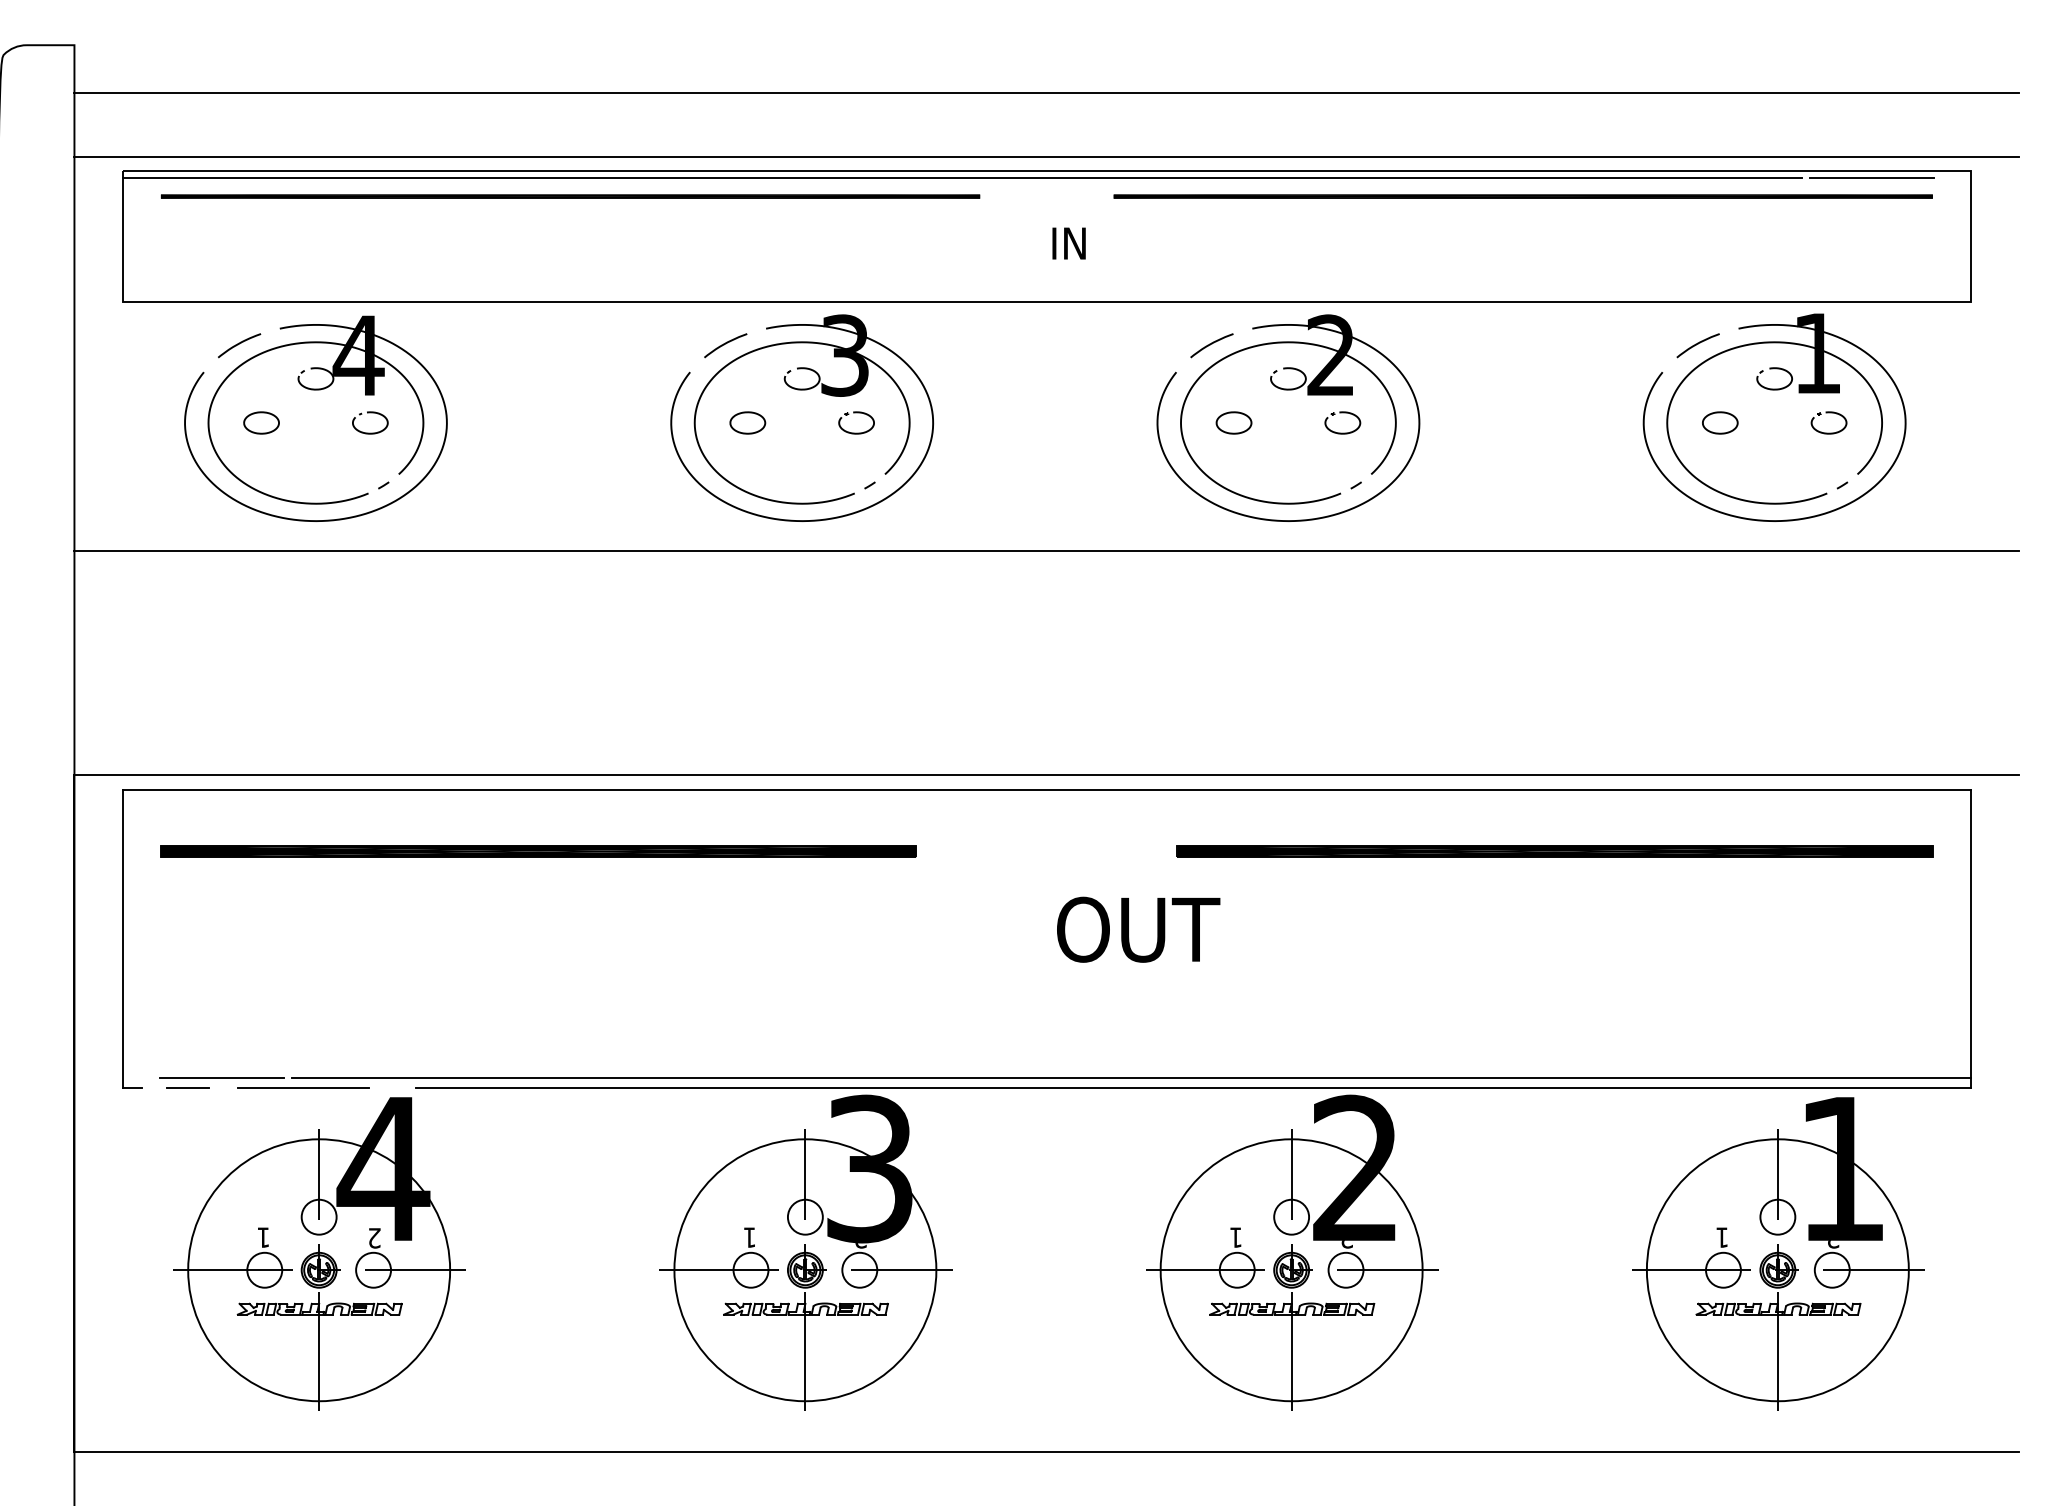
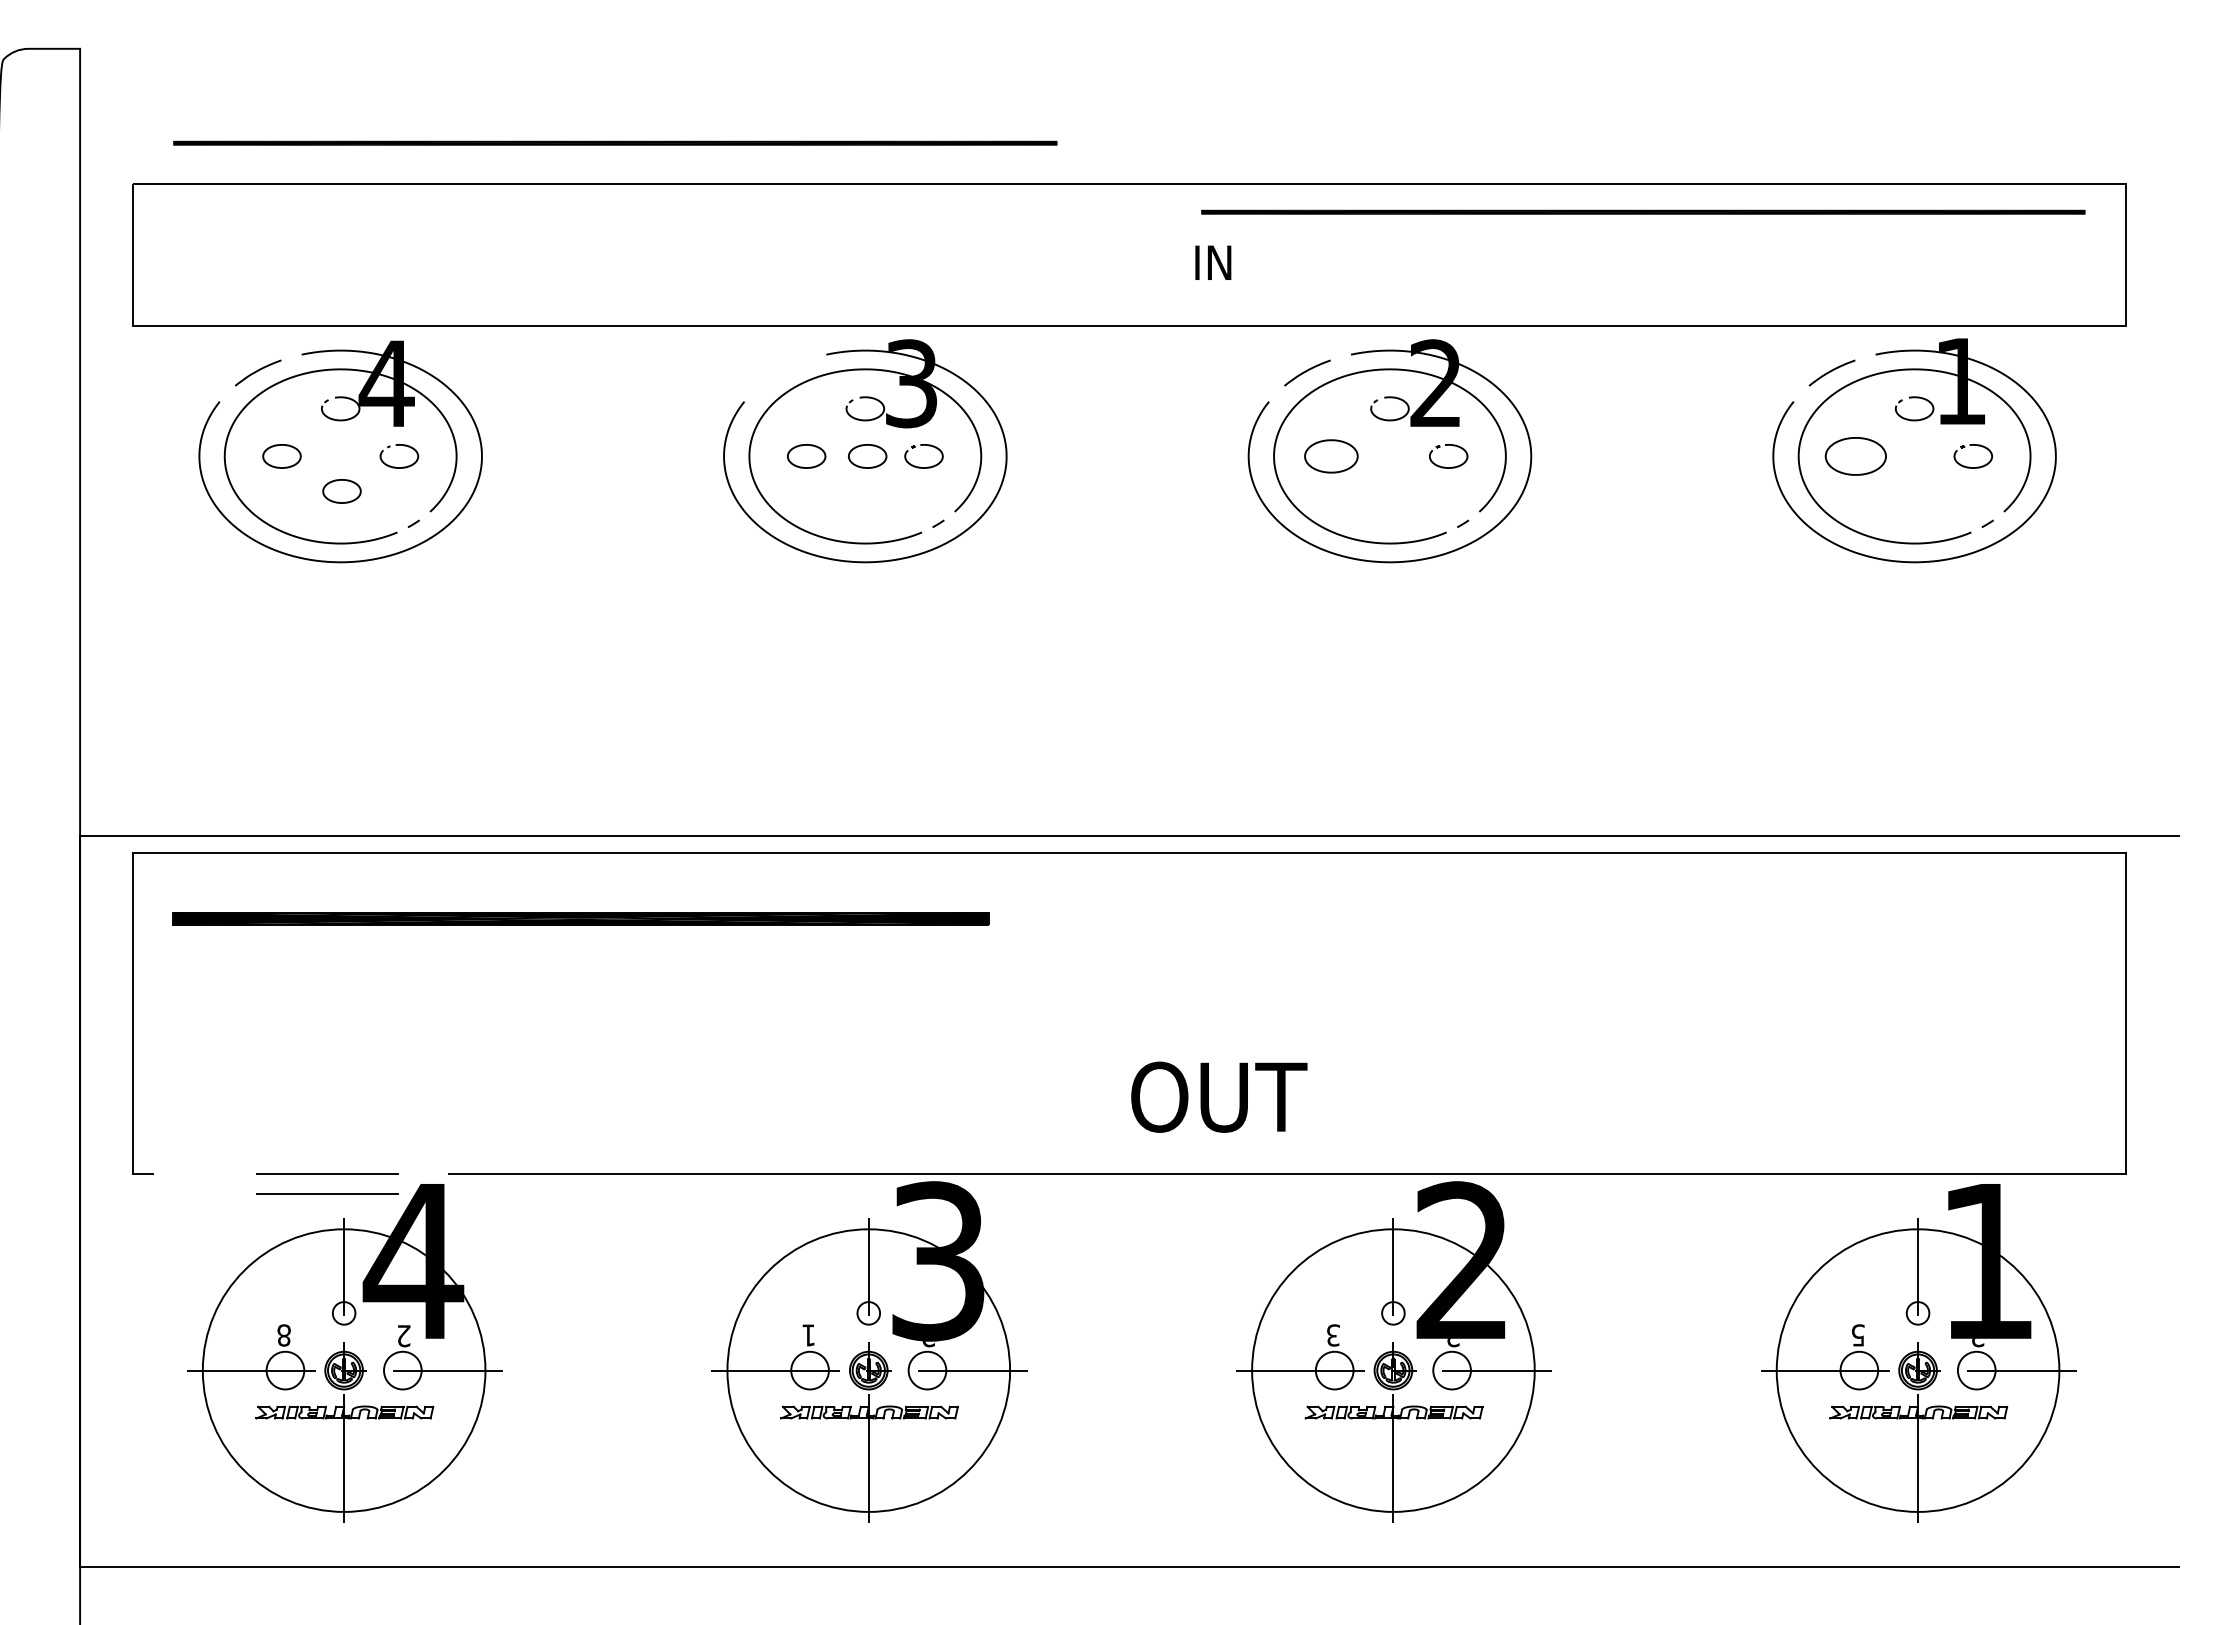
line: (1047, 93) -> (1129, 100), removed
line: (1047, 157) -> (1129, 169), removed
line: (962, 177) -> (1038, 191), removed
line: (1871, 177) -> (2019, 191), removed
part: (570, 195) -> (615, 142), moved
text: (1069, 243) -> (1213, 262), moved
curve: (725, 344) -> (782, 371), removed
part: (804, 423) -> (867, 456), added
part: (1233, 423) -> (1330, 456), size x1.4
part: (1719, 423) -> (1855, 456), size x1.6
part: (316, 455) -> (341, 491), added
line: (1047, 550) -> (1129, 594), removed
part: (1554, 851) -> (1677, 918), removed
text: (1138, 929) -> (1219, 1096), moved
line: (221, 1077) -> (238, 1162), removed
line: (1131, 1077) -> (1220, 1162), removed
line: (187, 1088) -> (202, 1174), removed
line: (303, 1106) -> (327, 1193), added
circle: (318, 1217) -> (343, 1313), size x0.6
circle: (805, 1217) -> (868, 1313), size x0.6
circle: (1291, 1217) -> (1393, 1313), size x0.6
circle: (1777, 1217) -> (1917, 1313), size x0.6
text: (262, 1237) -> (283, 1335), 1 -> 8
text: (1236, 1237) -> (1333, 1335), 1 -> 3
text: (1722, 1237) -> (1858, 1335), 1 -> 5

